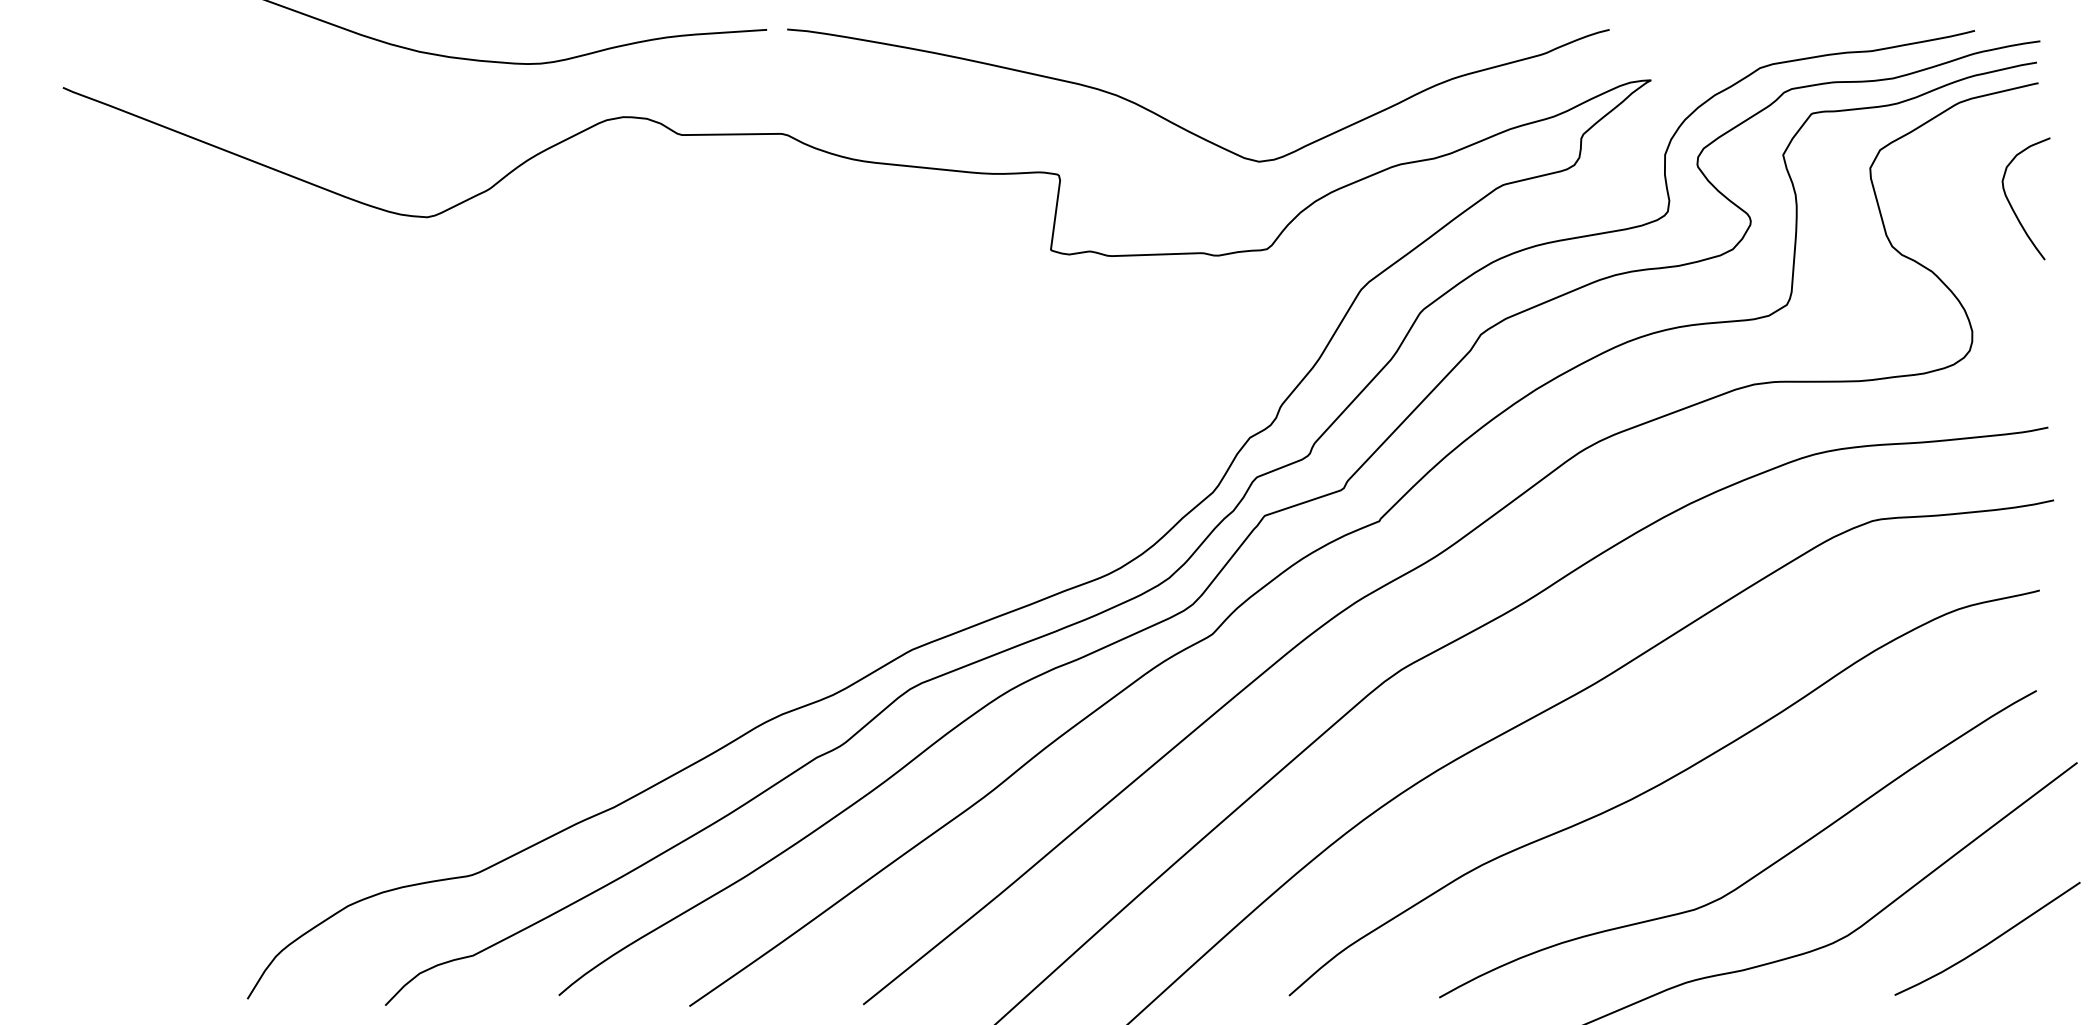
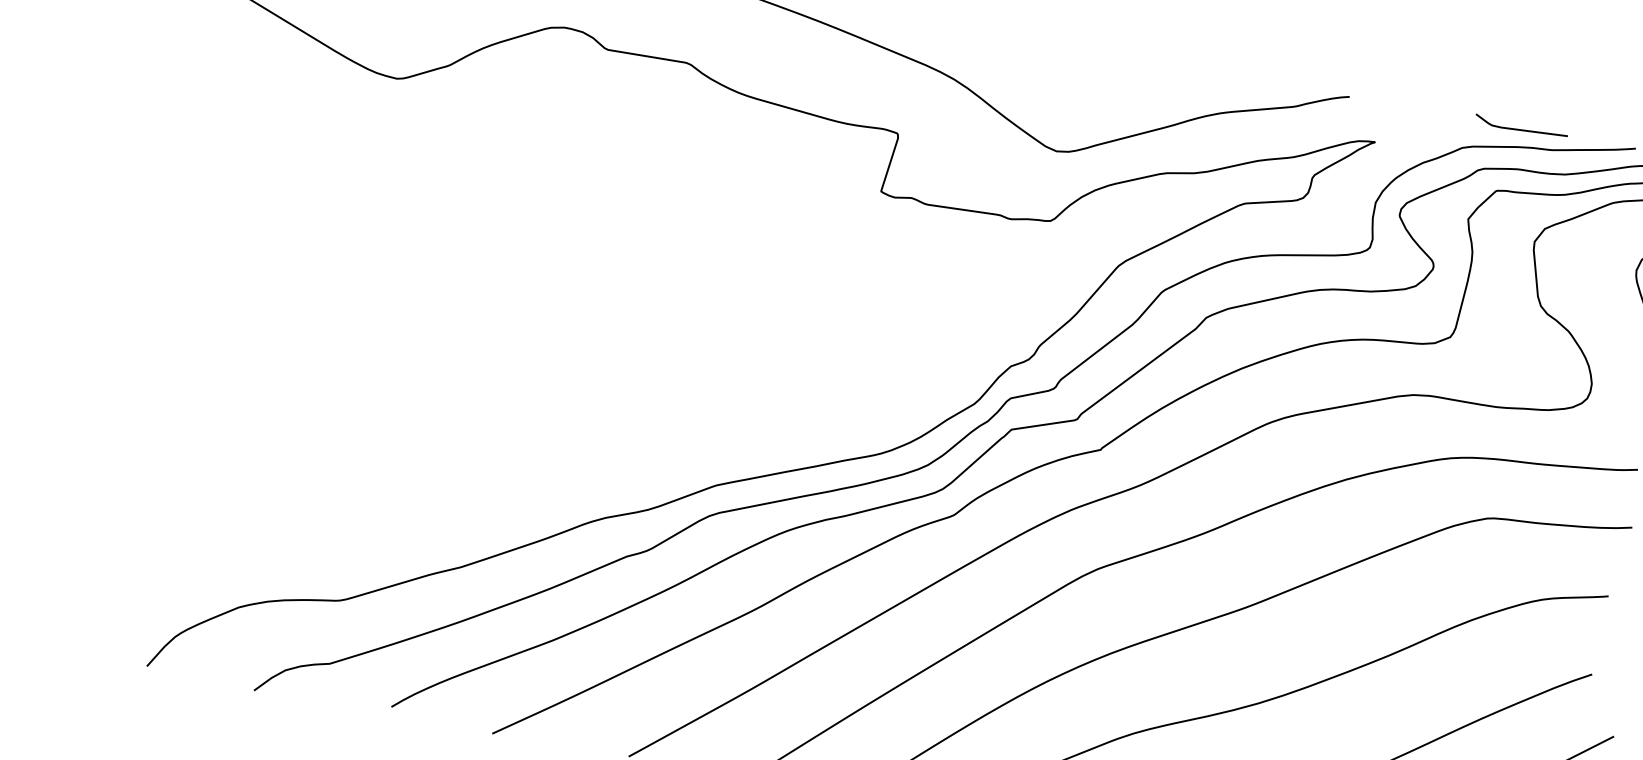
curve: (1828, 32) -> (1520, 129), added

